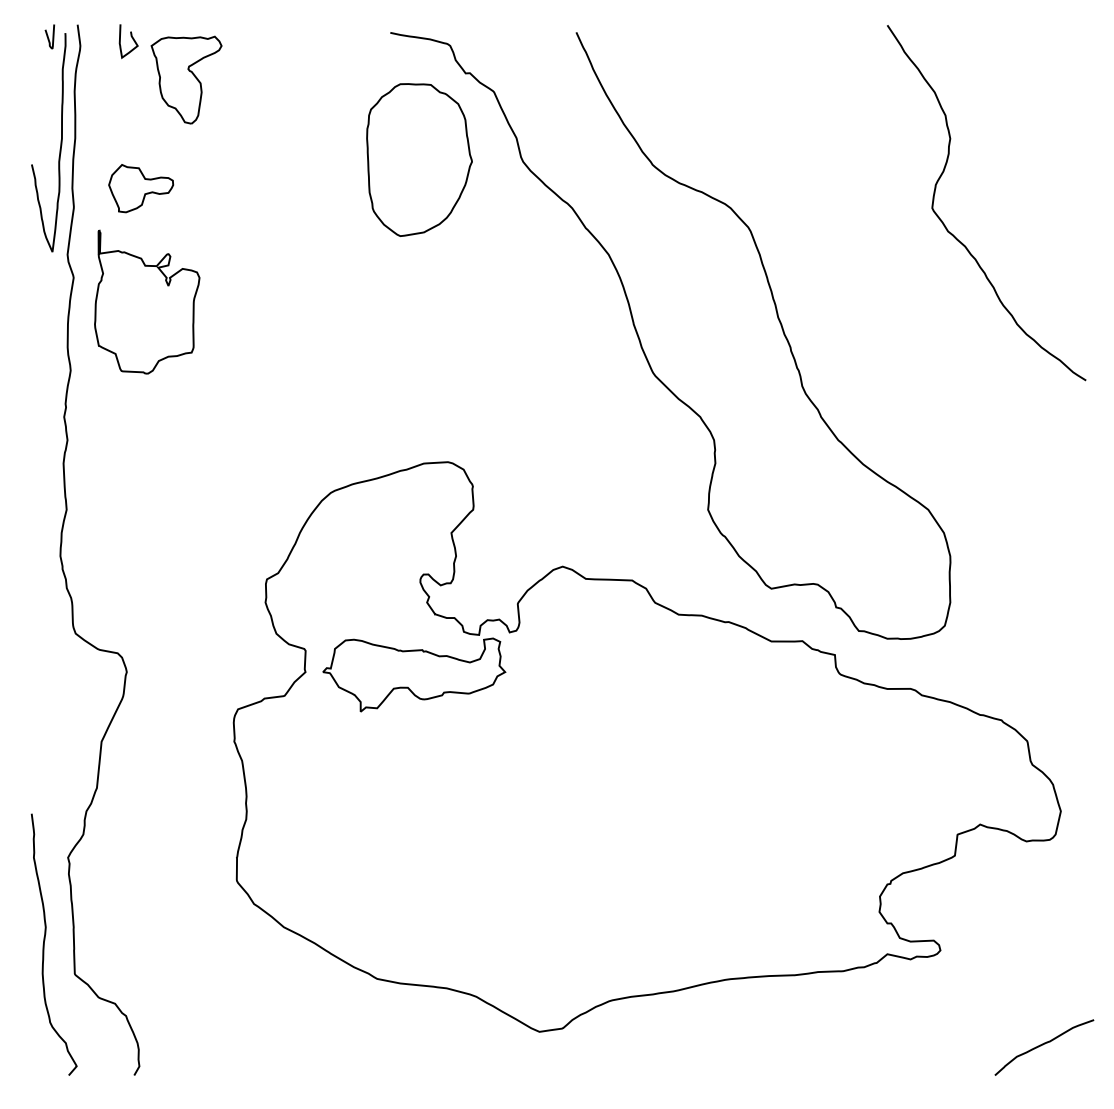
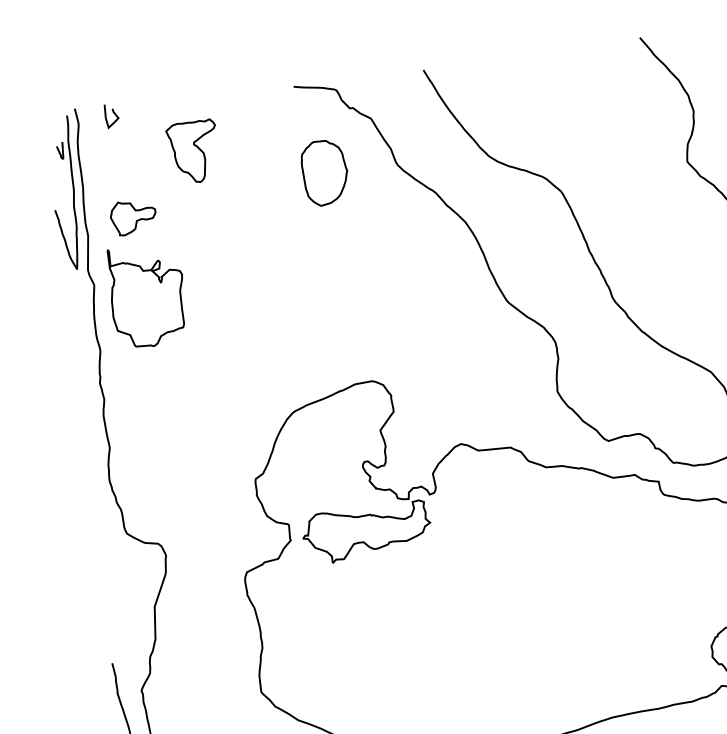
curve: (48, 36) -> (59, 150), moved
part: (186, 79) -> (193, 151), moved
part: (419, 159) -> (325, 172), size x0.6

